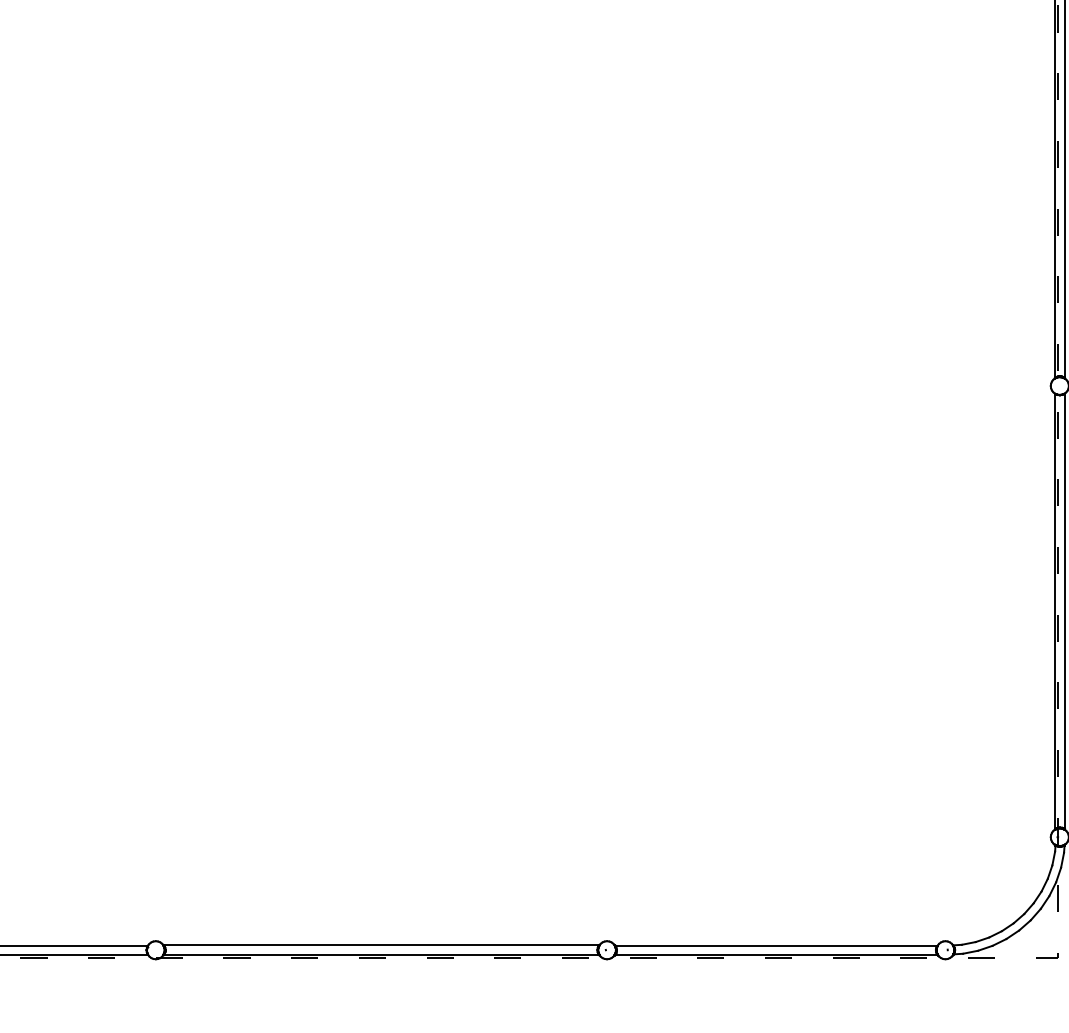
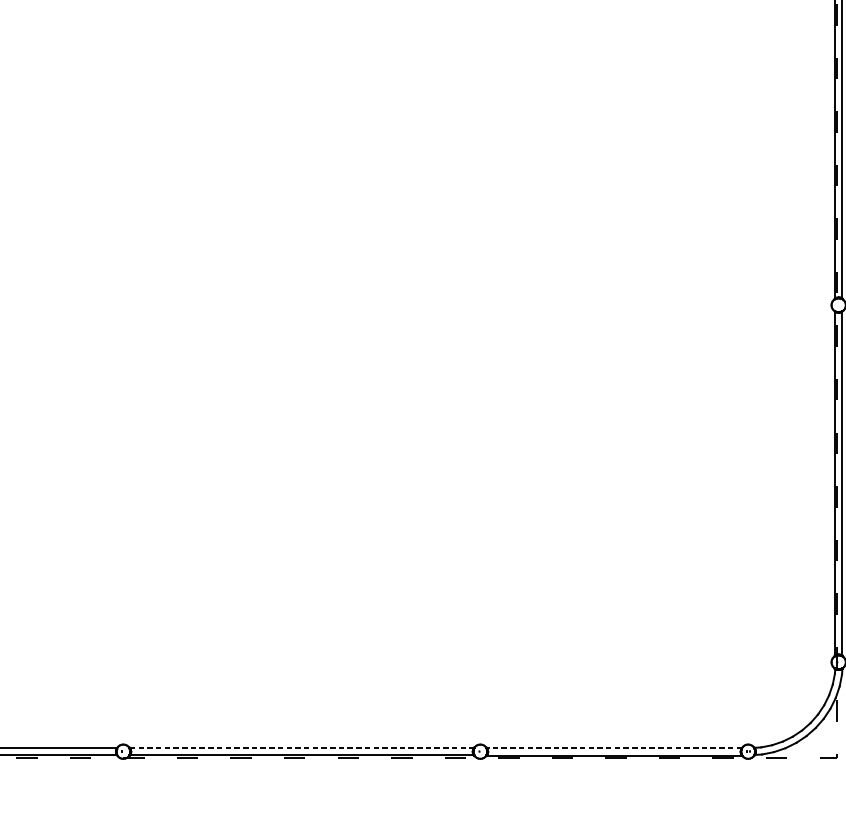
line: (381, 945) -> (301, 747), solid -> dashed
line: (776, 945) -> (614, 747), solid -> dashed

